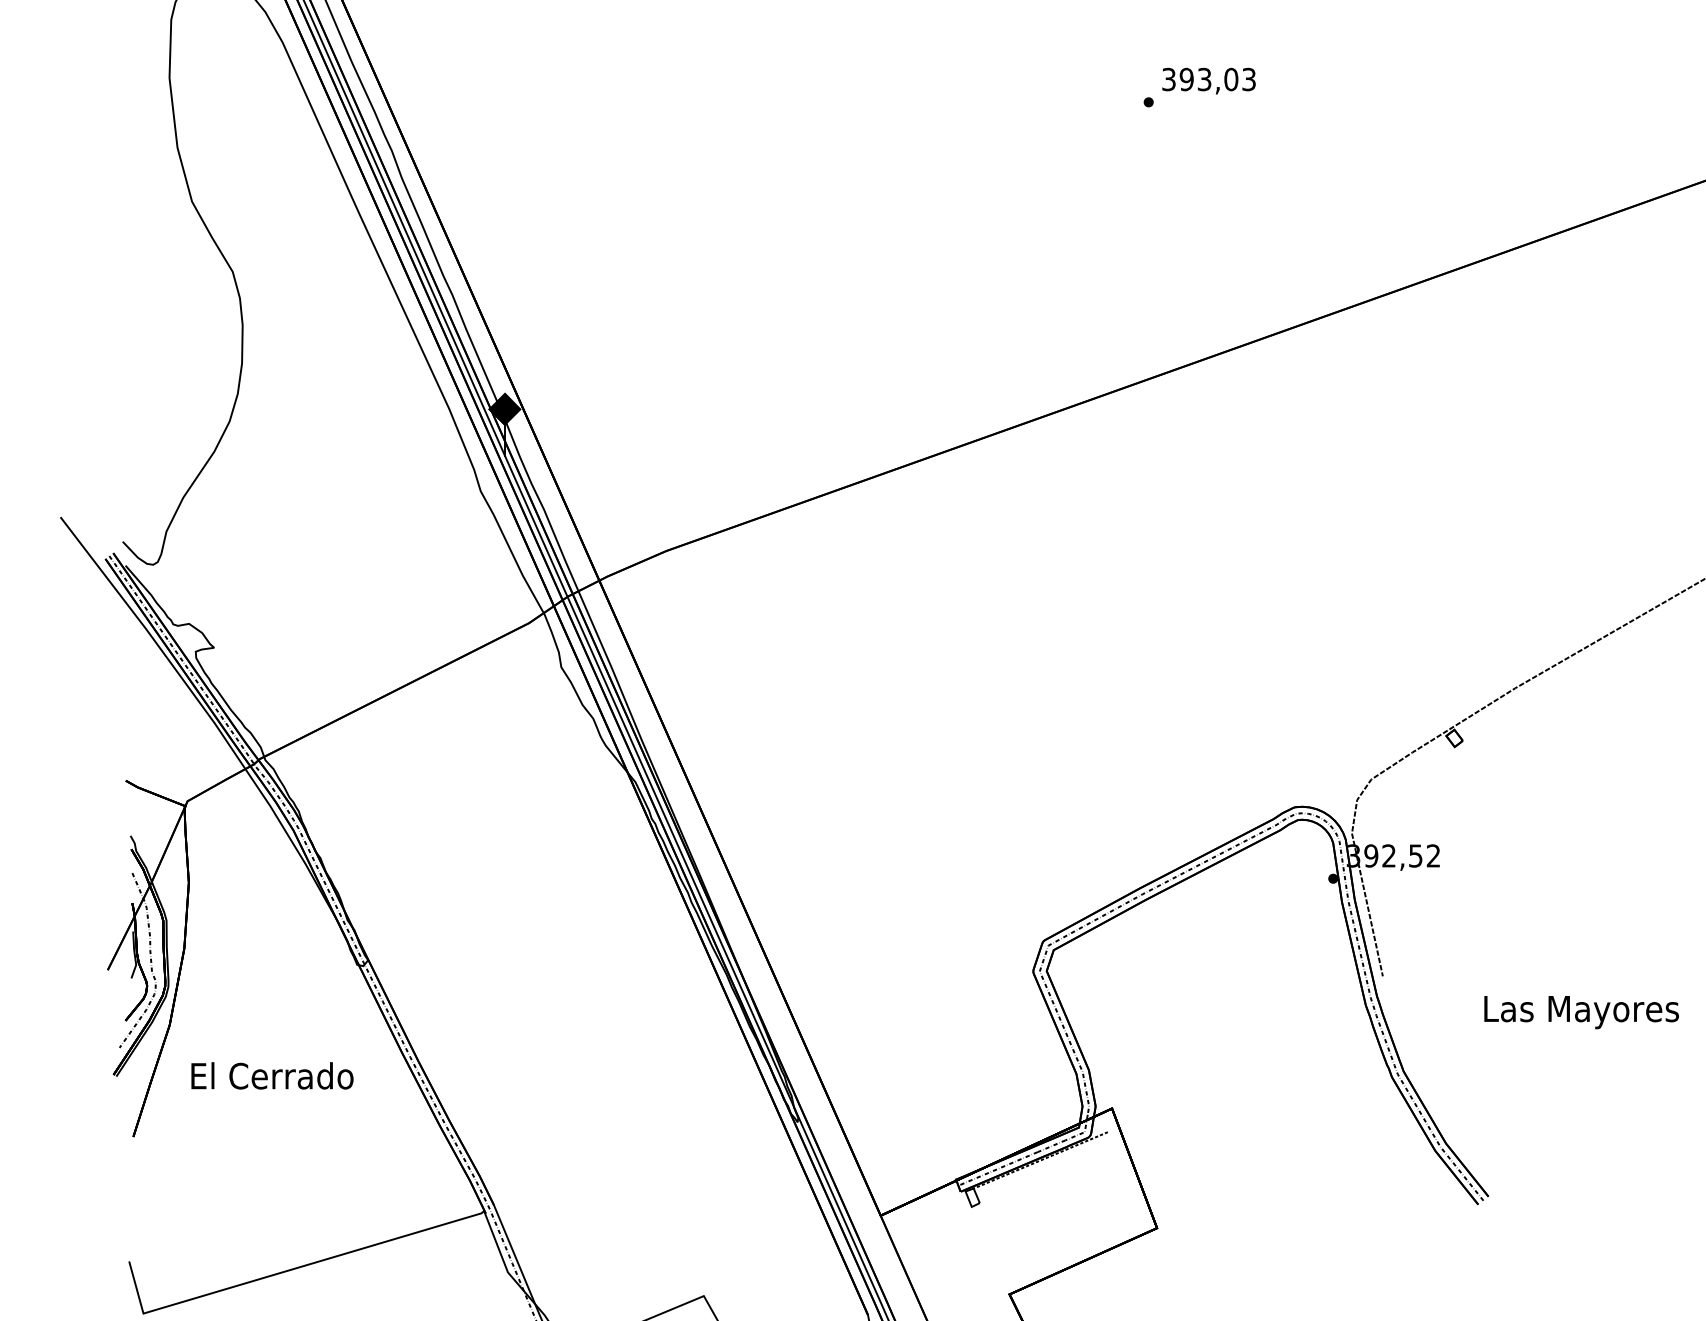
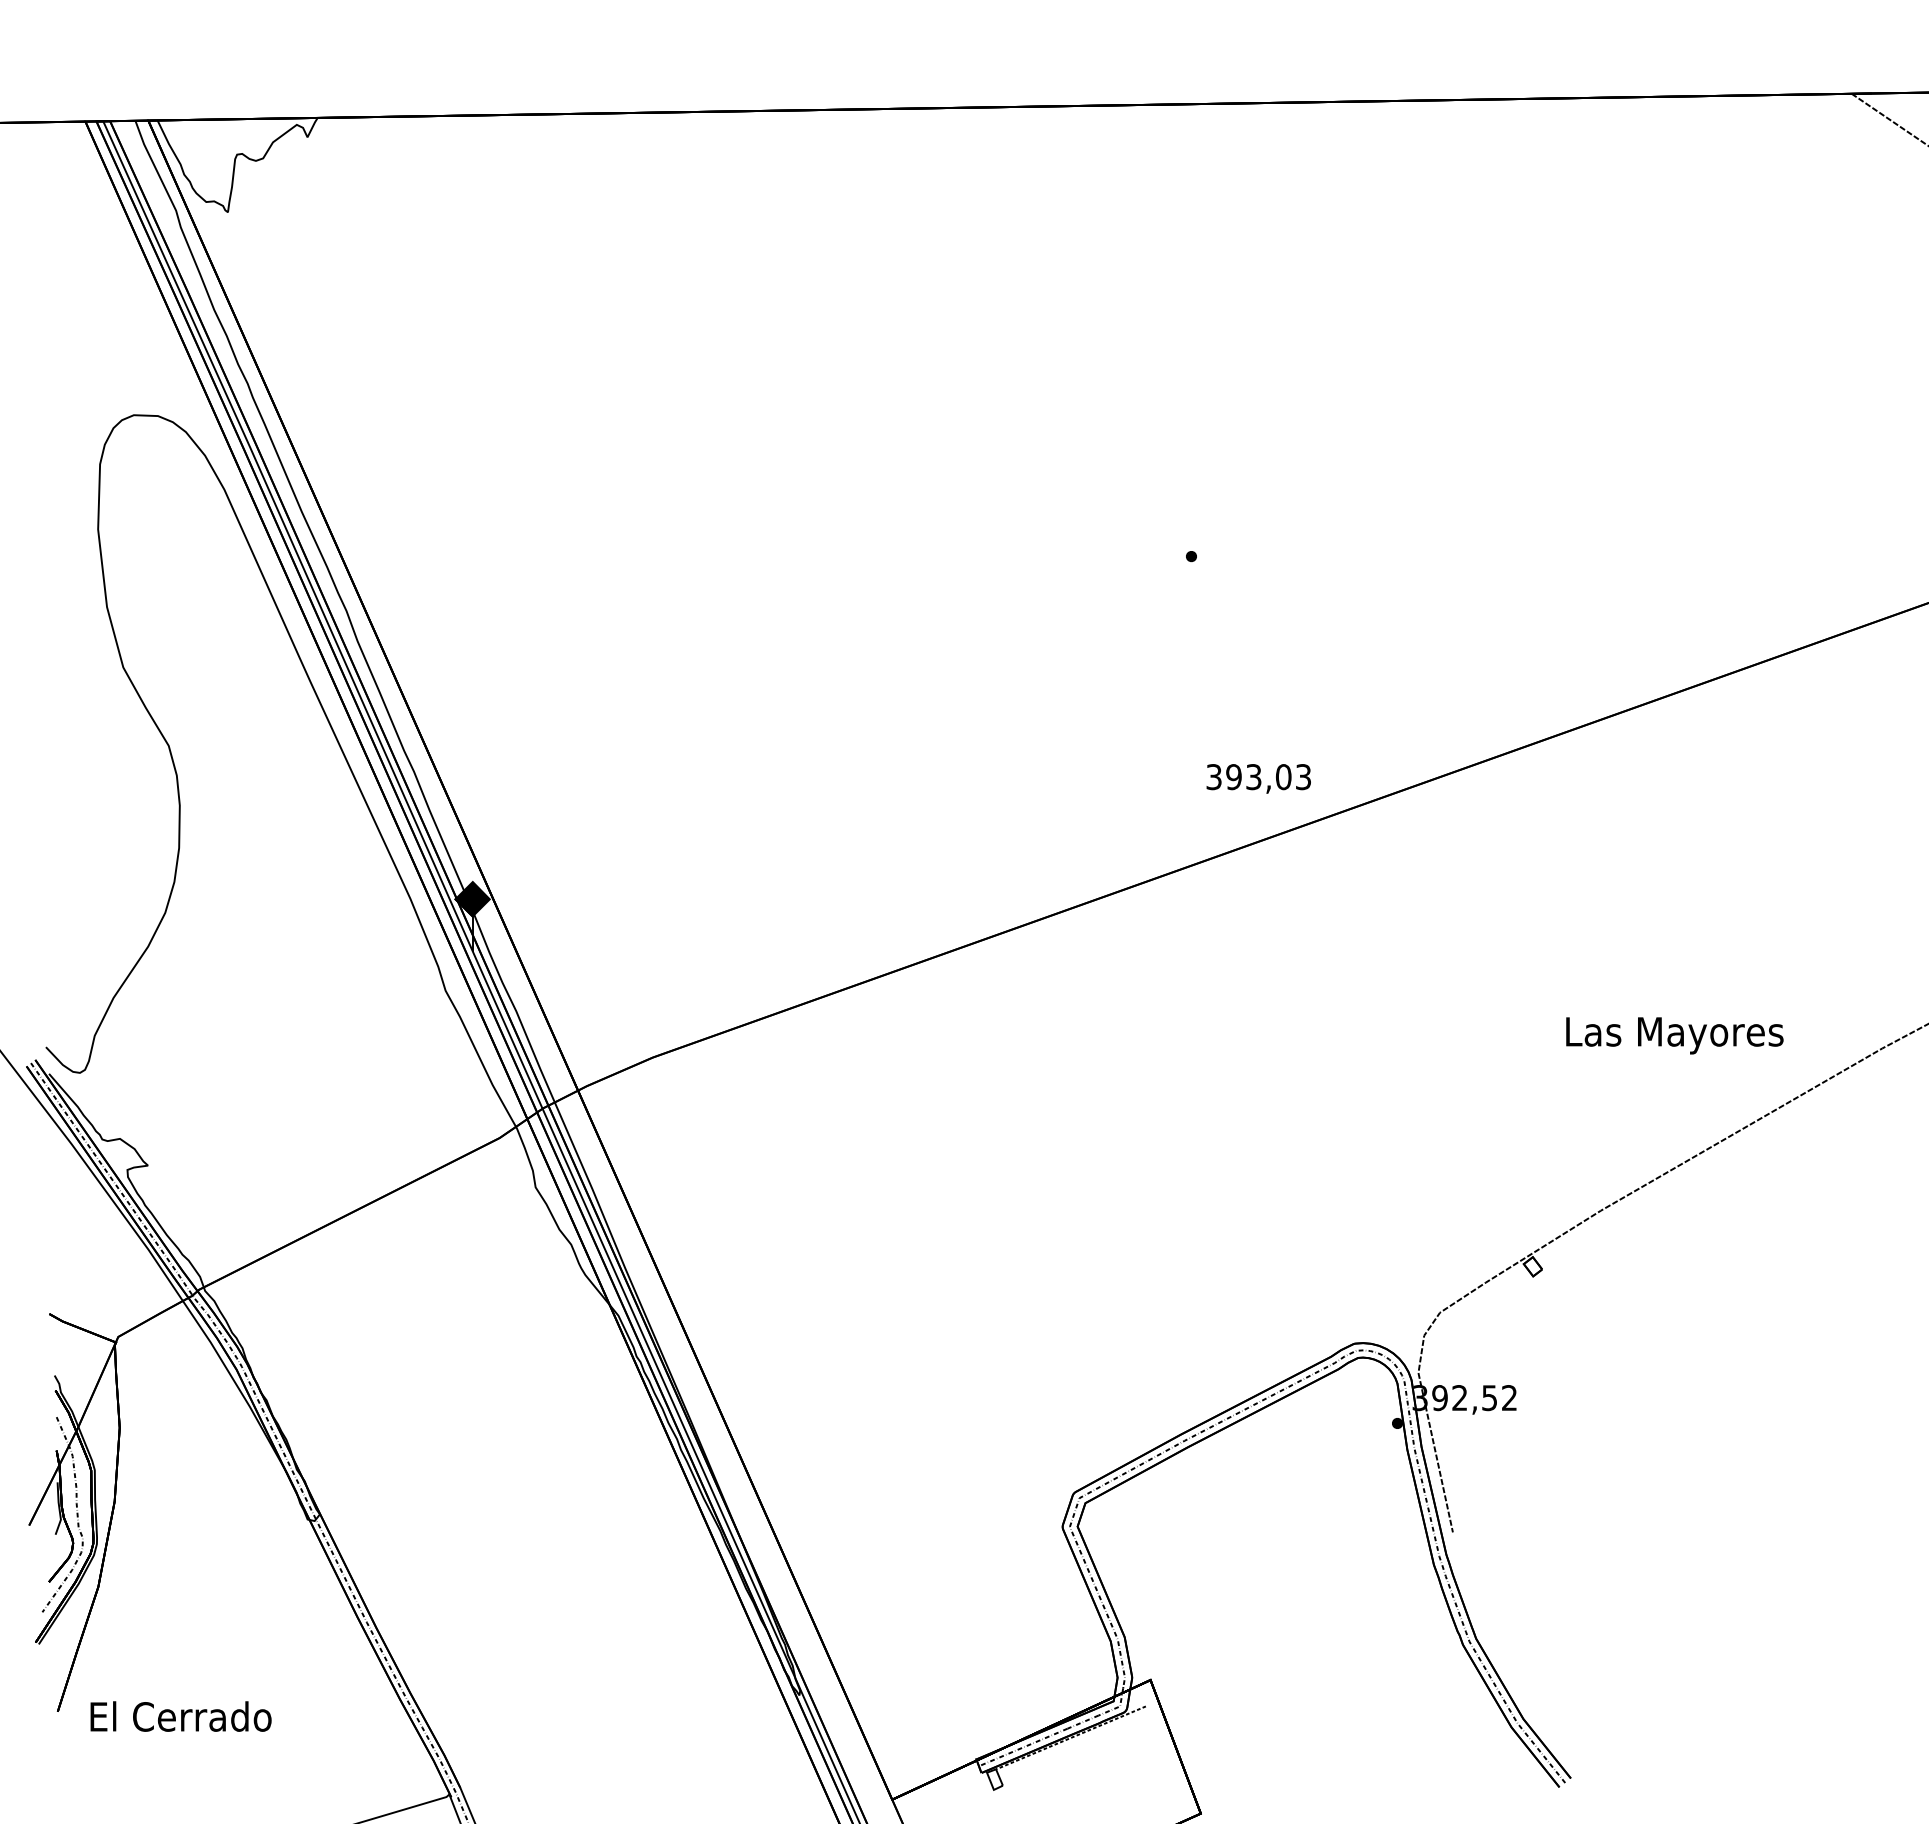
text: (1208, 80) -> (1258, 778), moved
text: (1581, 1012) -> (1674, 1035), moved
text: (271, 1075) -> (180, 1716), moved

